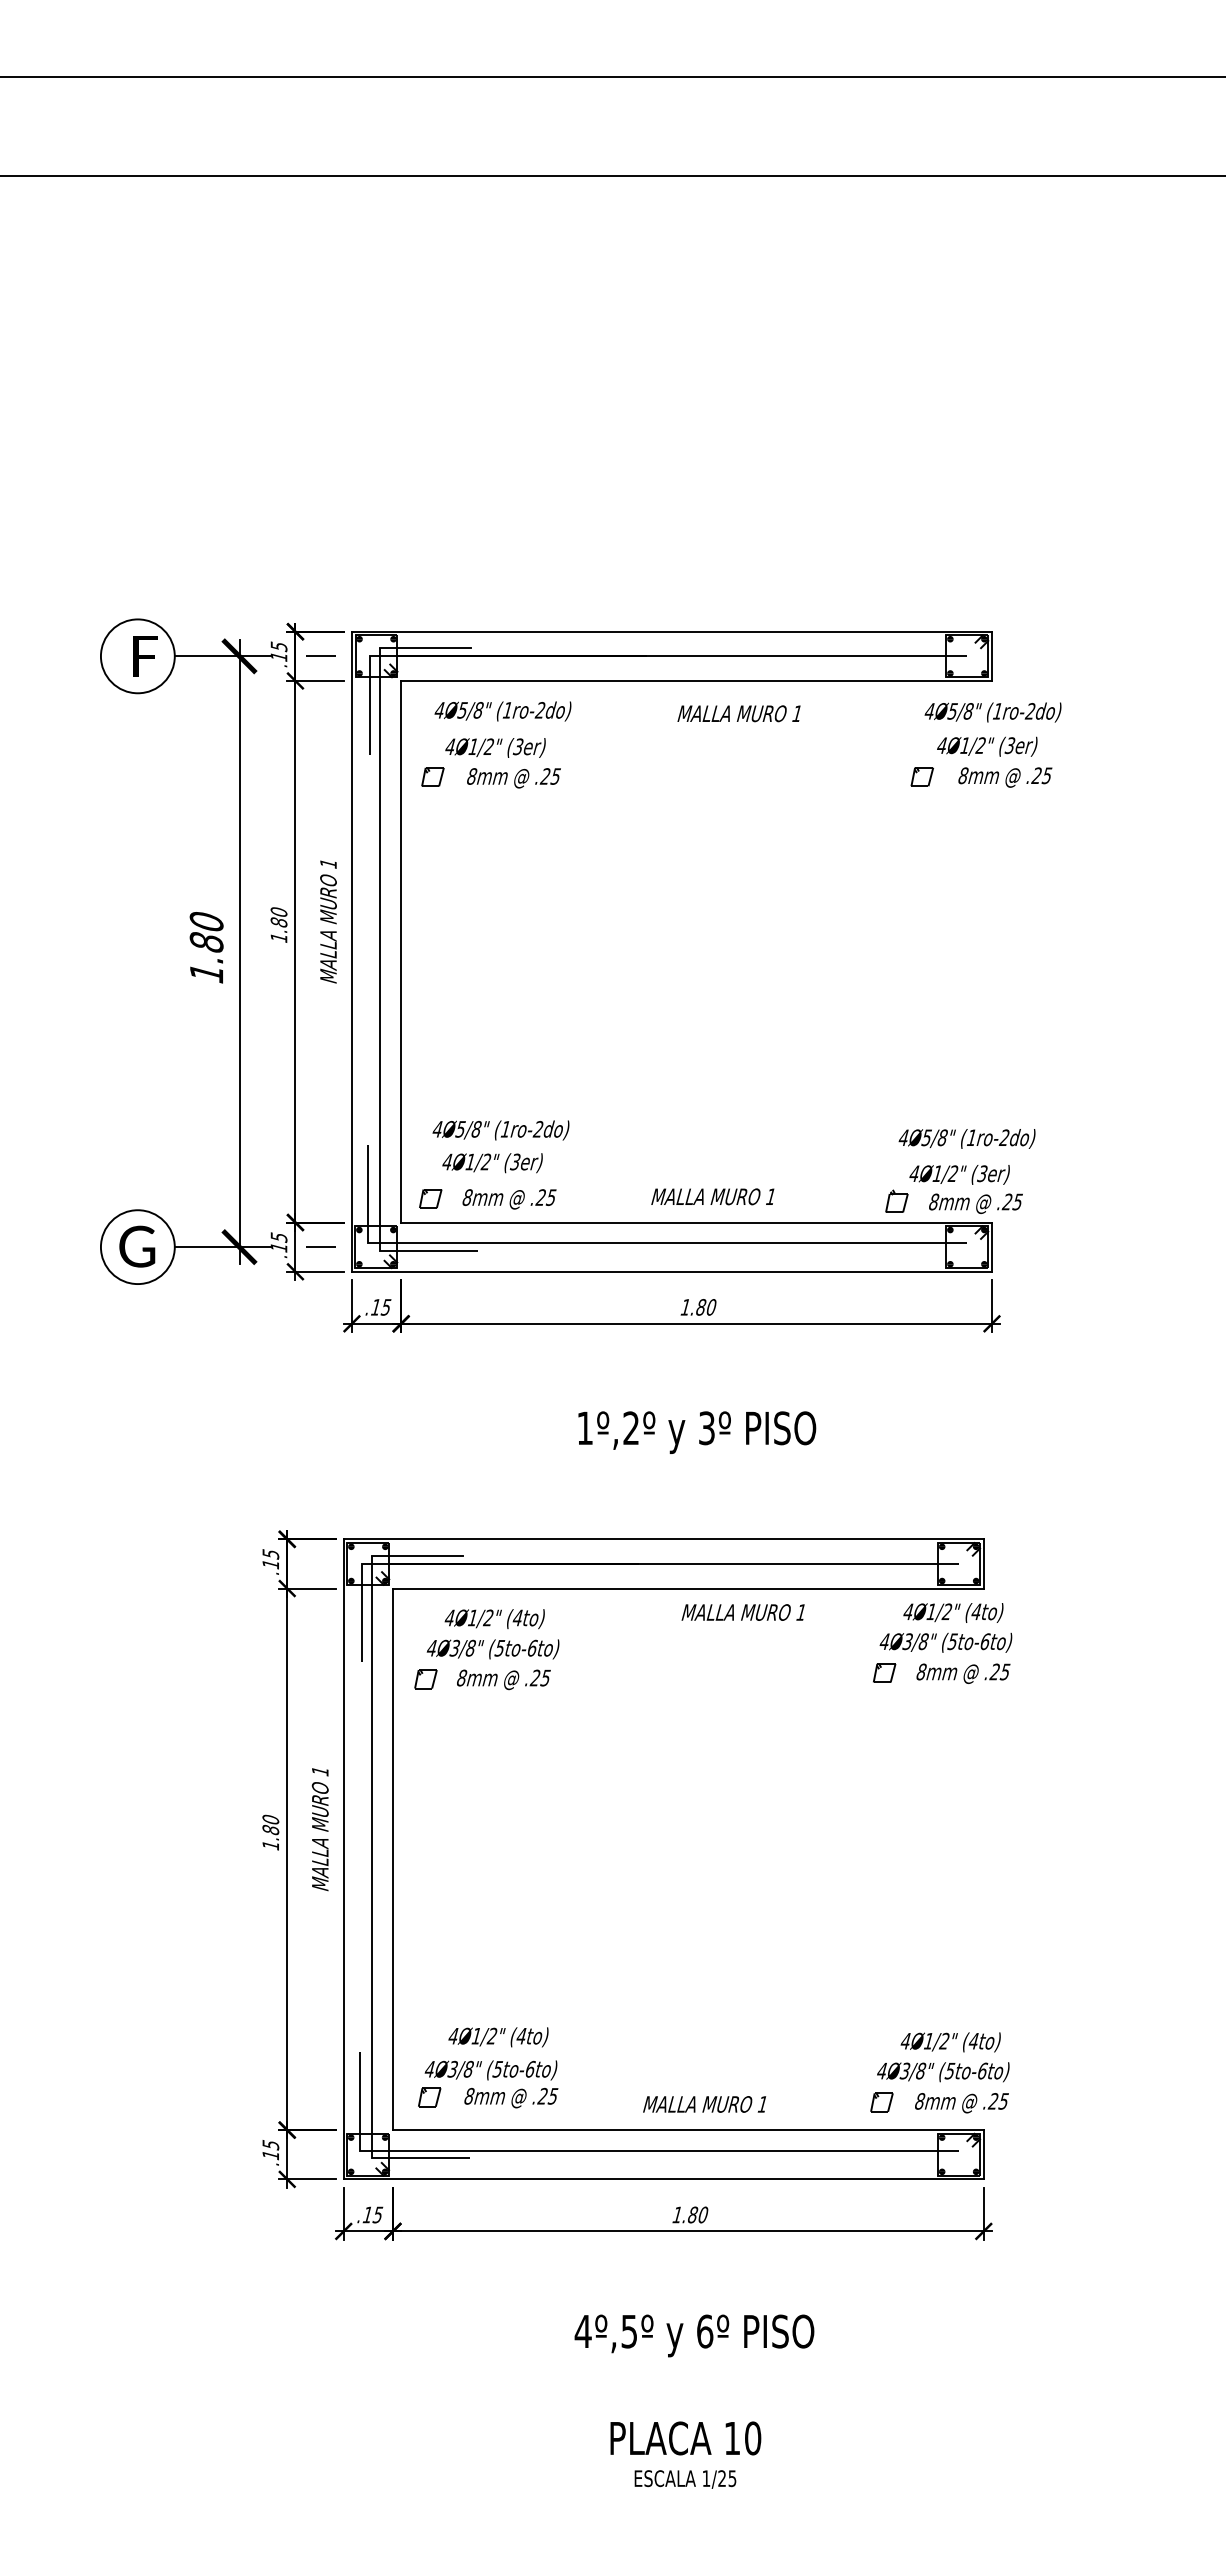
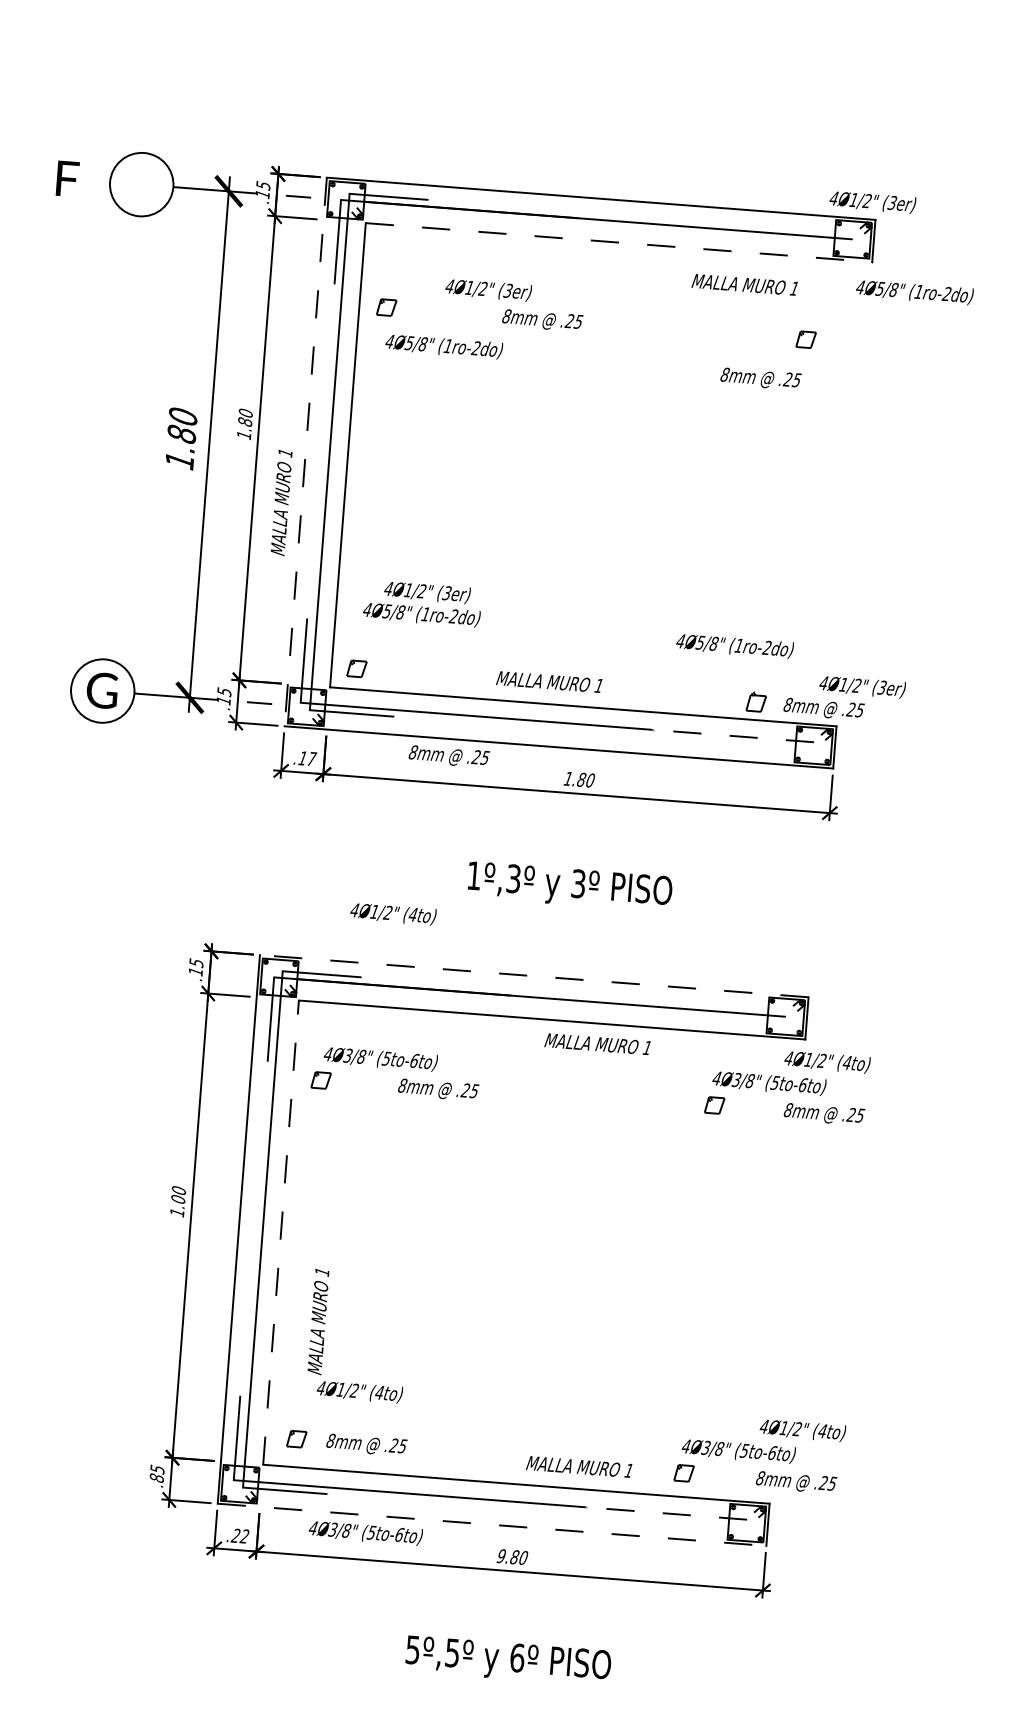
text: (145, 656) -> (67, 179), moved
line: (697, 680) -> (619, 242), solid -> dashed
text: (502, 711) -> (443, 346), moved
text: (992, 712) -> (914, 292), moved
text: (738, 713) -> (744, 284), moved
text: (987, 746) -> (872, 202), moved
text: (495, 747) -> (488, 289), moved
text: (1005, 777) -> (761, 379), moved
text: (513, 778) -> (542, 320), moved
text: (328, 921) -> (281, 502), moved
line: (351, 952) -> (305, 452), solid -> dashed
text: (966, 1138) -> (734, 645), moved
text: (492, 1163) -> (427, 593), moved
text: (959, 1174) -> (862, 686), moved
text: (712, 1196) -> (548, 681), moved
text: (509, 1199) -> (449, 756), moved
line: (872, 1243) -> (732, 736), solid -> dashed
text: (386, 1307) -> (311, 759), .15 -> .17
text: (631, 1428) -> (513, 879), 1º,2º -> 1º,3º
line: (663, 1539) -> (534, 976), solid -> dashed
text: (953, 1612) -> (827, 1061), moved
text: (494, 1619) -> (393, 914), moved
text: (963, 1673) -> (824, 1114), moved
text: (503, 1679) -> (438, 1089), moved
text: (270, 1829) -> (178, 1198), 1.80 -> 1.00
text: (319, 1829) -> (317, 1321), moved
line: (392, 1859) -> (280, 1232), solid -> dashed
text: (950, 2042) -> (802, 1430), moved
text: (490, 2070) -> (365, 1533), moved
text: (961, 2103) -> (795, 1482), moved
text: (704, 2104) -> (579, 1466), moved
line: (864, 2150) -> (666, 1513), solid -> dashed
text: (270, 2155) -> (156, 1478), .15 -> .85
line: (664, 2179) -> (492, 1524), solid -> dashed
text: (372, 2214) -> (240, 1535), .15 -> .22
text: (677, 2214) -> (501, 1555), 1.80 -> 9.80
text: (582, 2331) -> (412, 1649), 4º,5º -> 5º,5º

